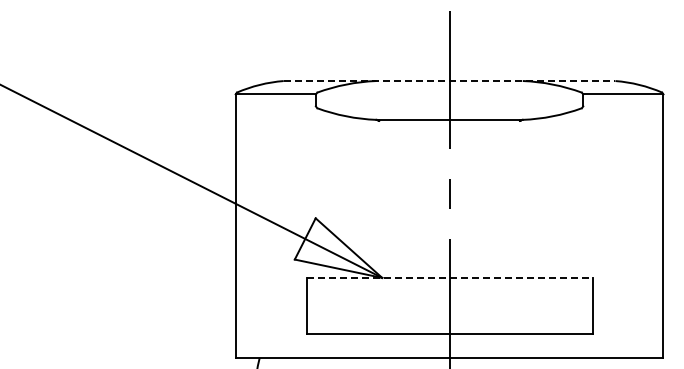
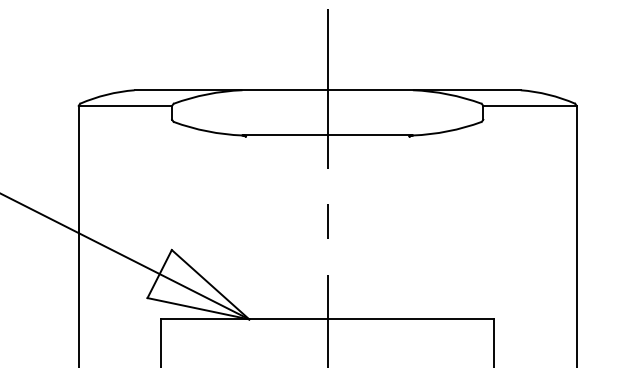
line: (449, 81) -> (327, 90), dashed -> solid
line: (450, 277) -> (328, 318), dashed -> solid

